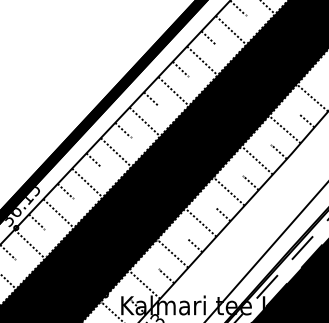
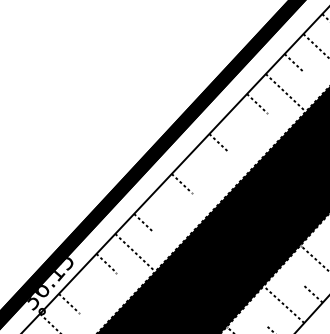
line: (173, 91) -> (248, 132), removed
line: (144, 121) -> (210, 172), removed
line: (115, 152) -> (172, 212), removed
line: (58, 213) -> (97, 292), removed

